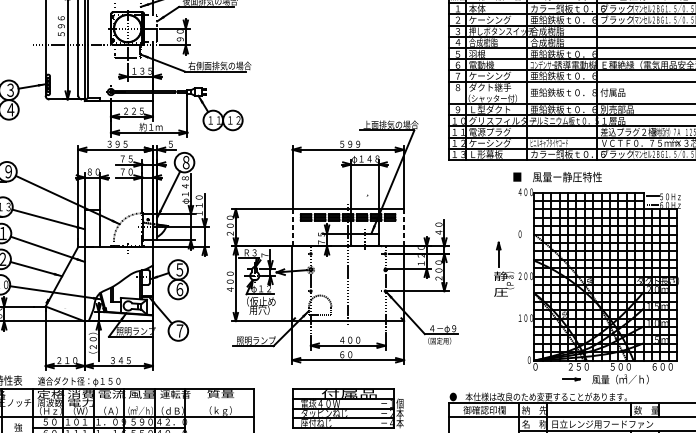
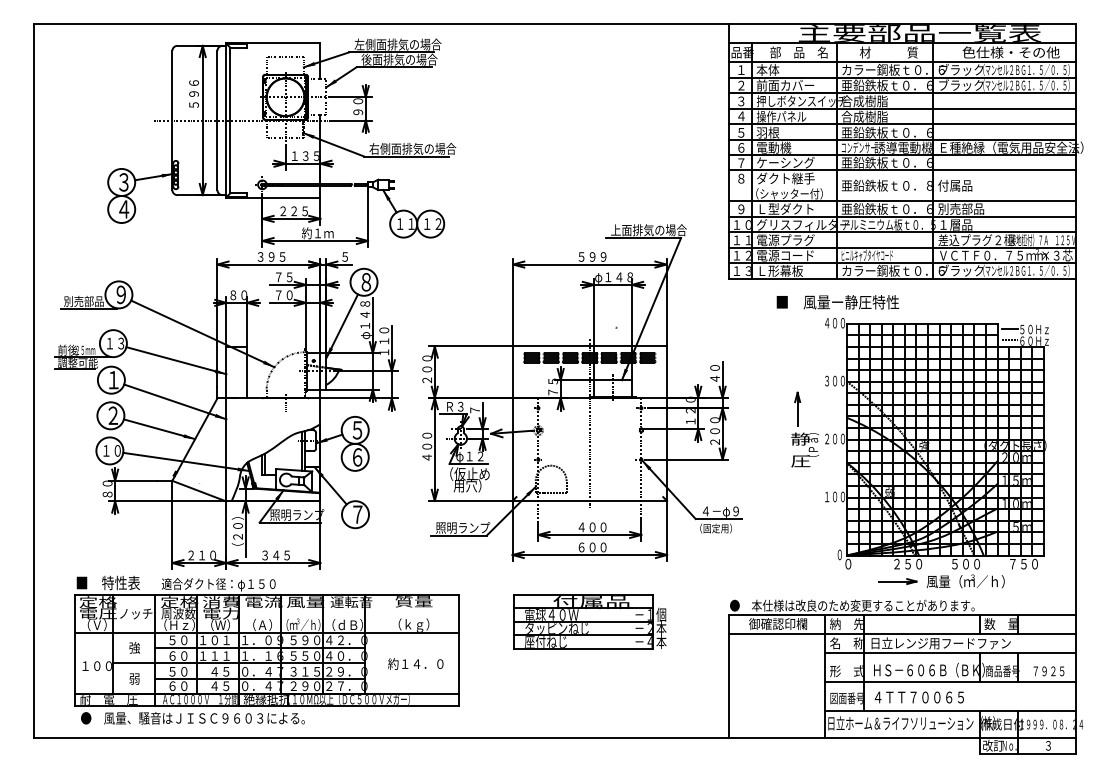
text: (489, 20) -> (785, 85), ケーシング -> 前面カバー
text: (487, 42) -> (781, 116), 合成樹脂 -> 操作パネル
text: (489, 143) -> (785, 255), ケーシング -> 電源コード
text: (557, 177) -> (837, 302), moved
line: (292, 227) -> (513, 372), dashed -> solid
line: (403, 227) -> (666, 372), dashed -> solid
text: (525, 233) -> (834, 380), ０ -> ３００
text: (358, 354) -> (603, 547), ６０ -> ６００
text: (658, 366) -> (1018, 563), ６００ -> ７５０
part: (571, 379) -> (897, 581), size x1.67

